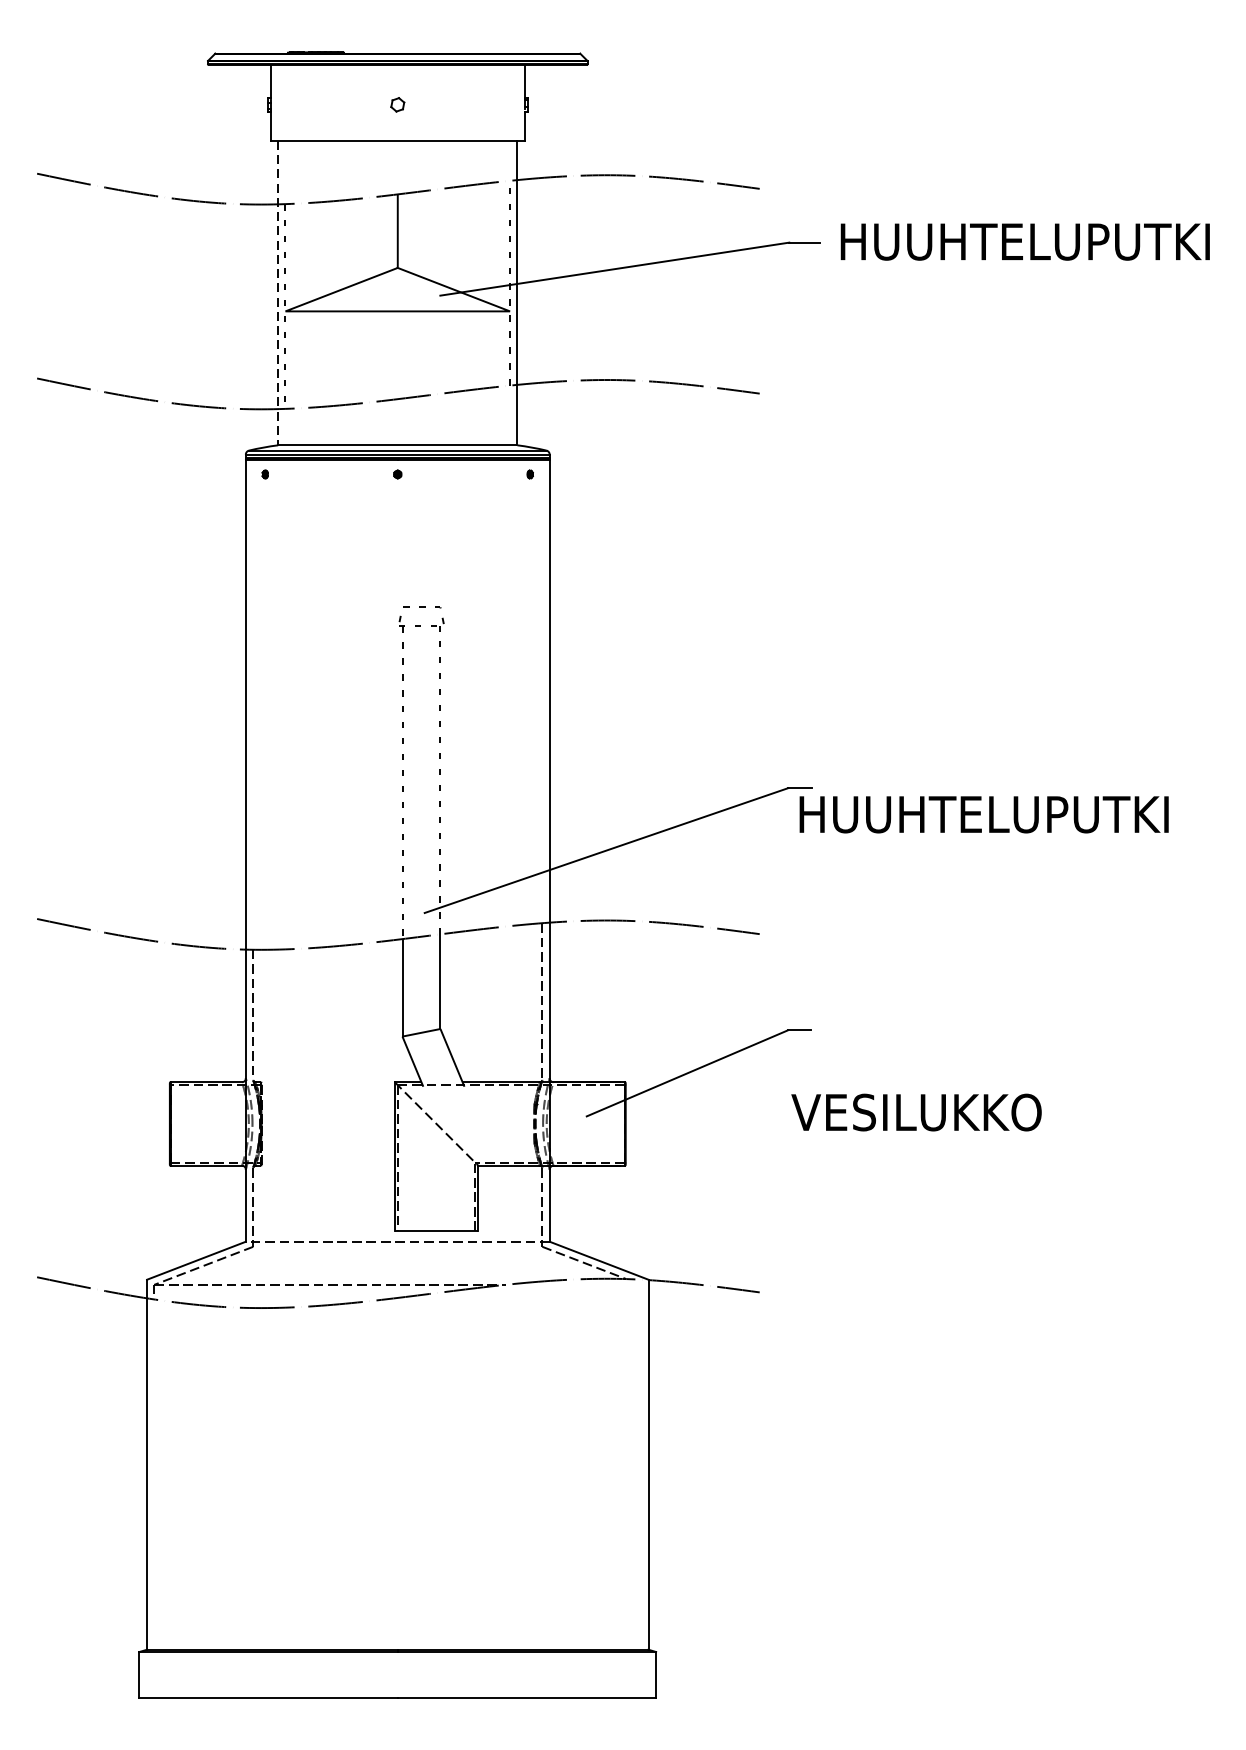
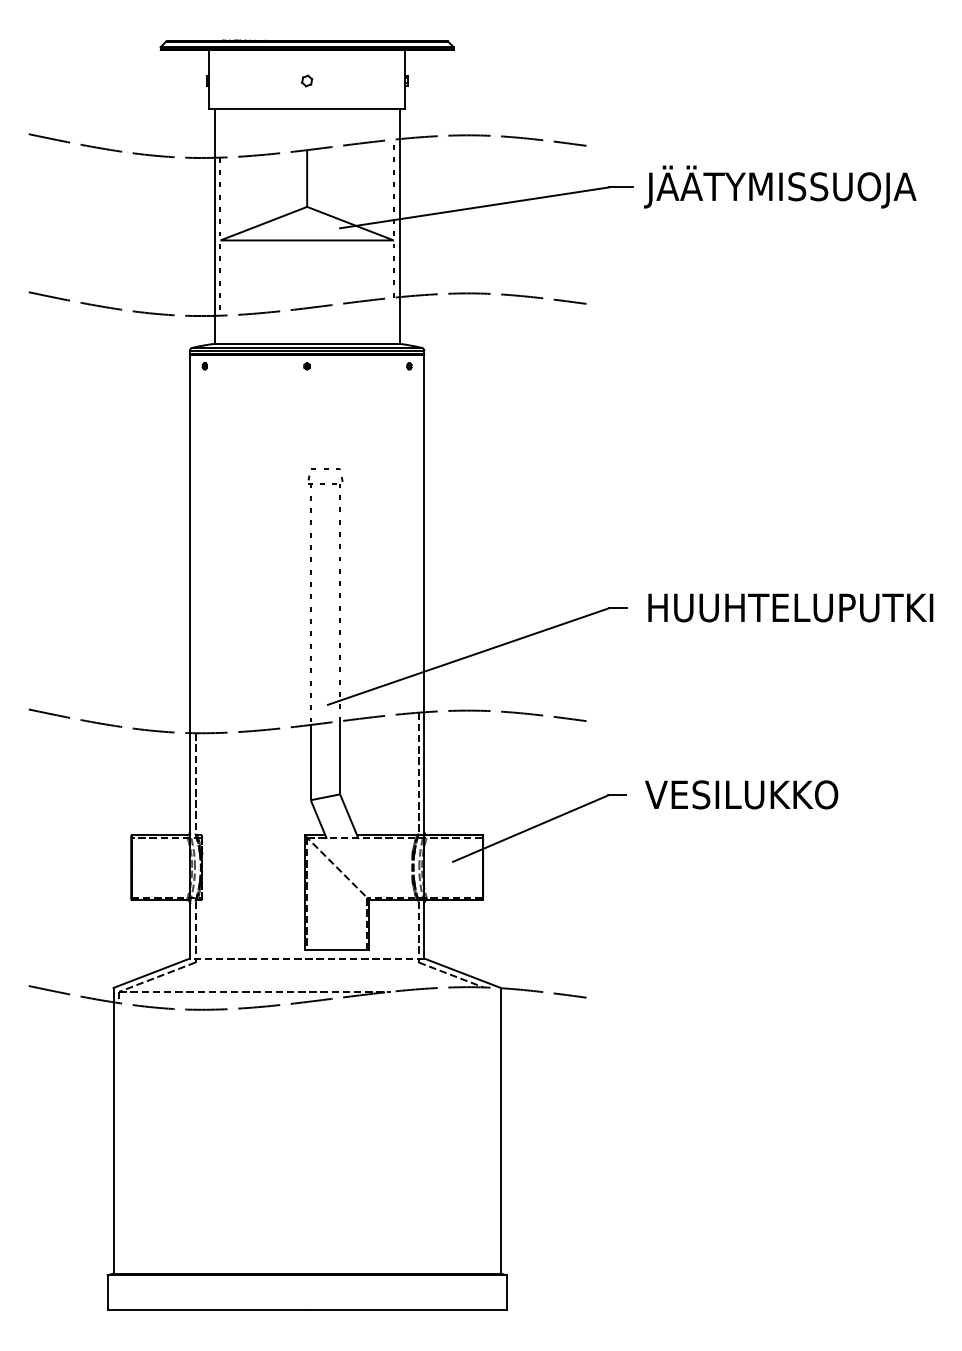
text: (1021, 241) -> (788, 186), HUUHTELUPUTKI -> JÄÄTYMISSUOJA
line: (277, 293) -> (214, 226), dashed -> solid
text: (983, 814) -> (790, 607), moved
text: (916, 1112) -> (741, 794), moved

